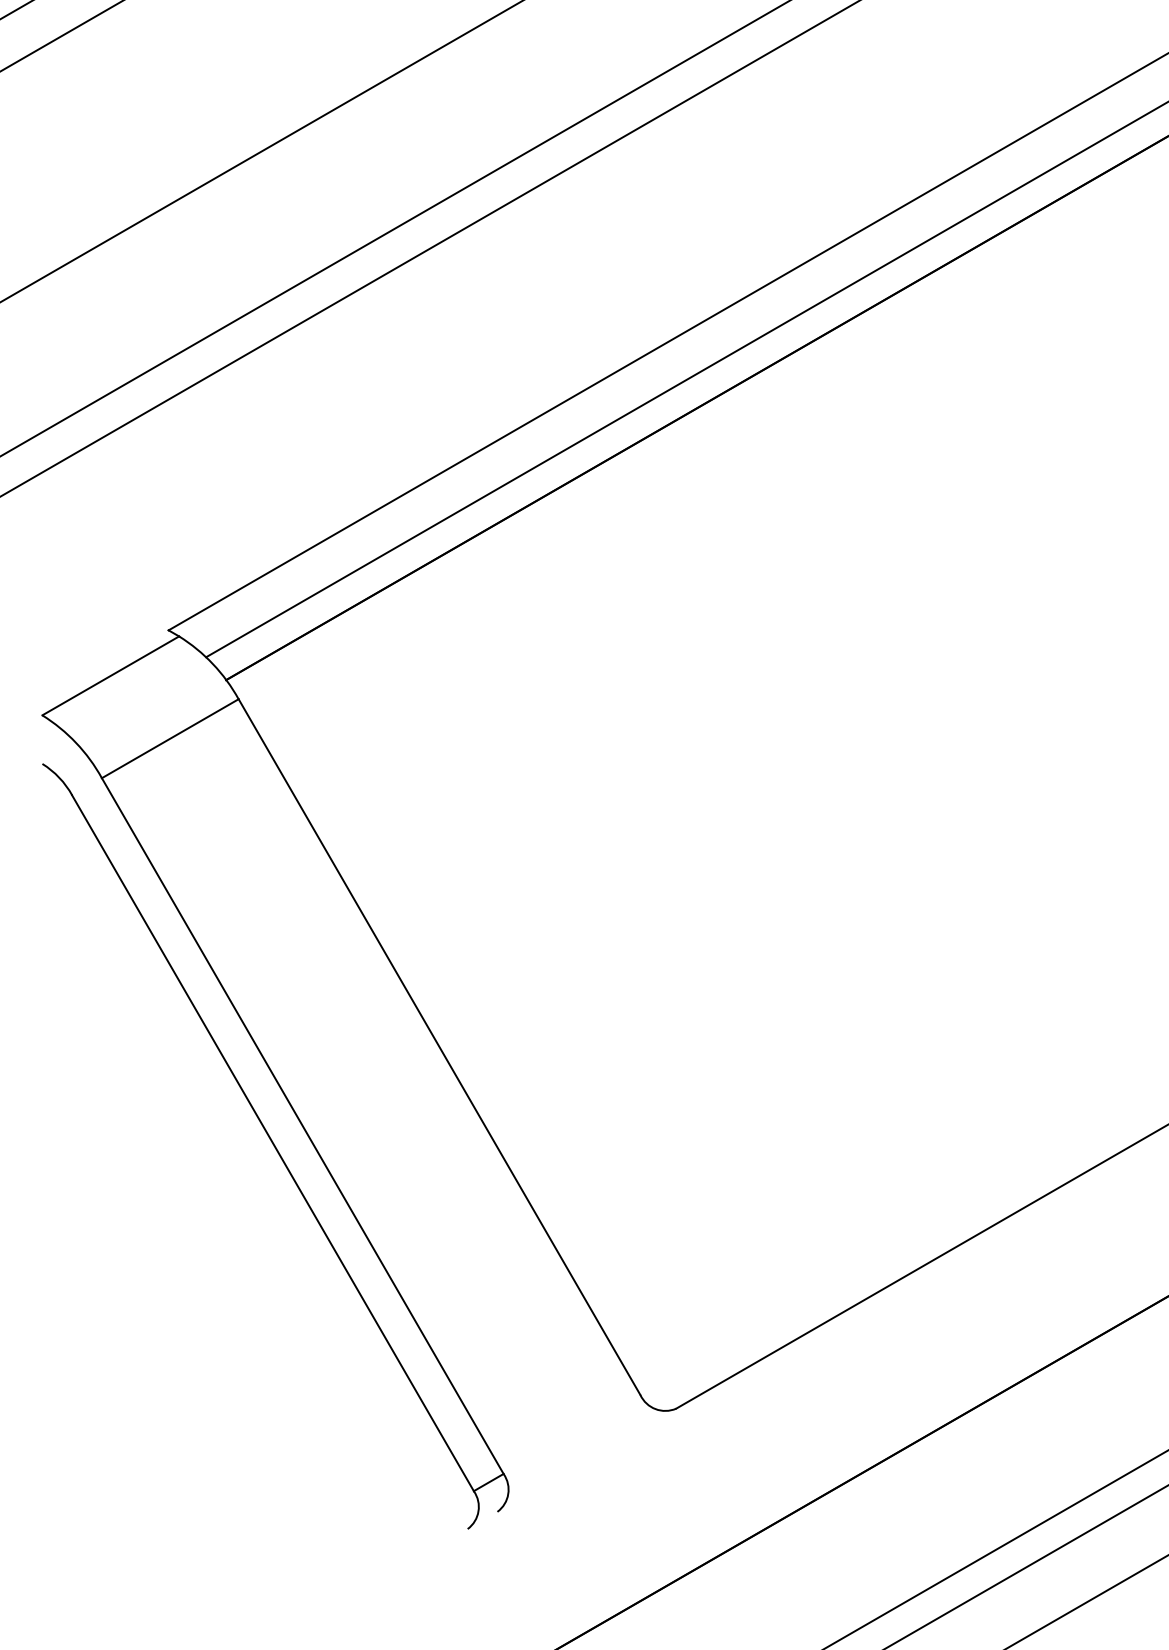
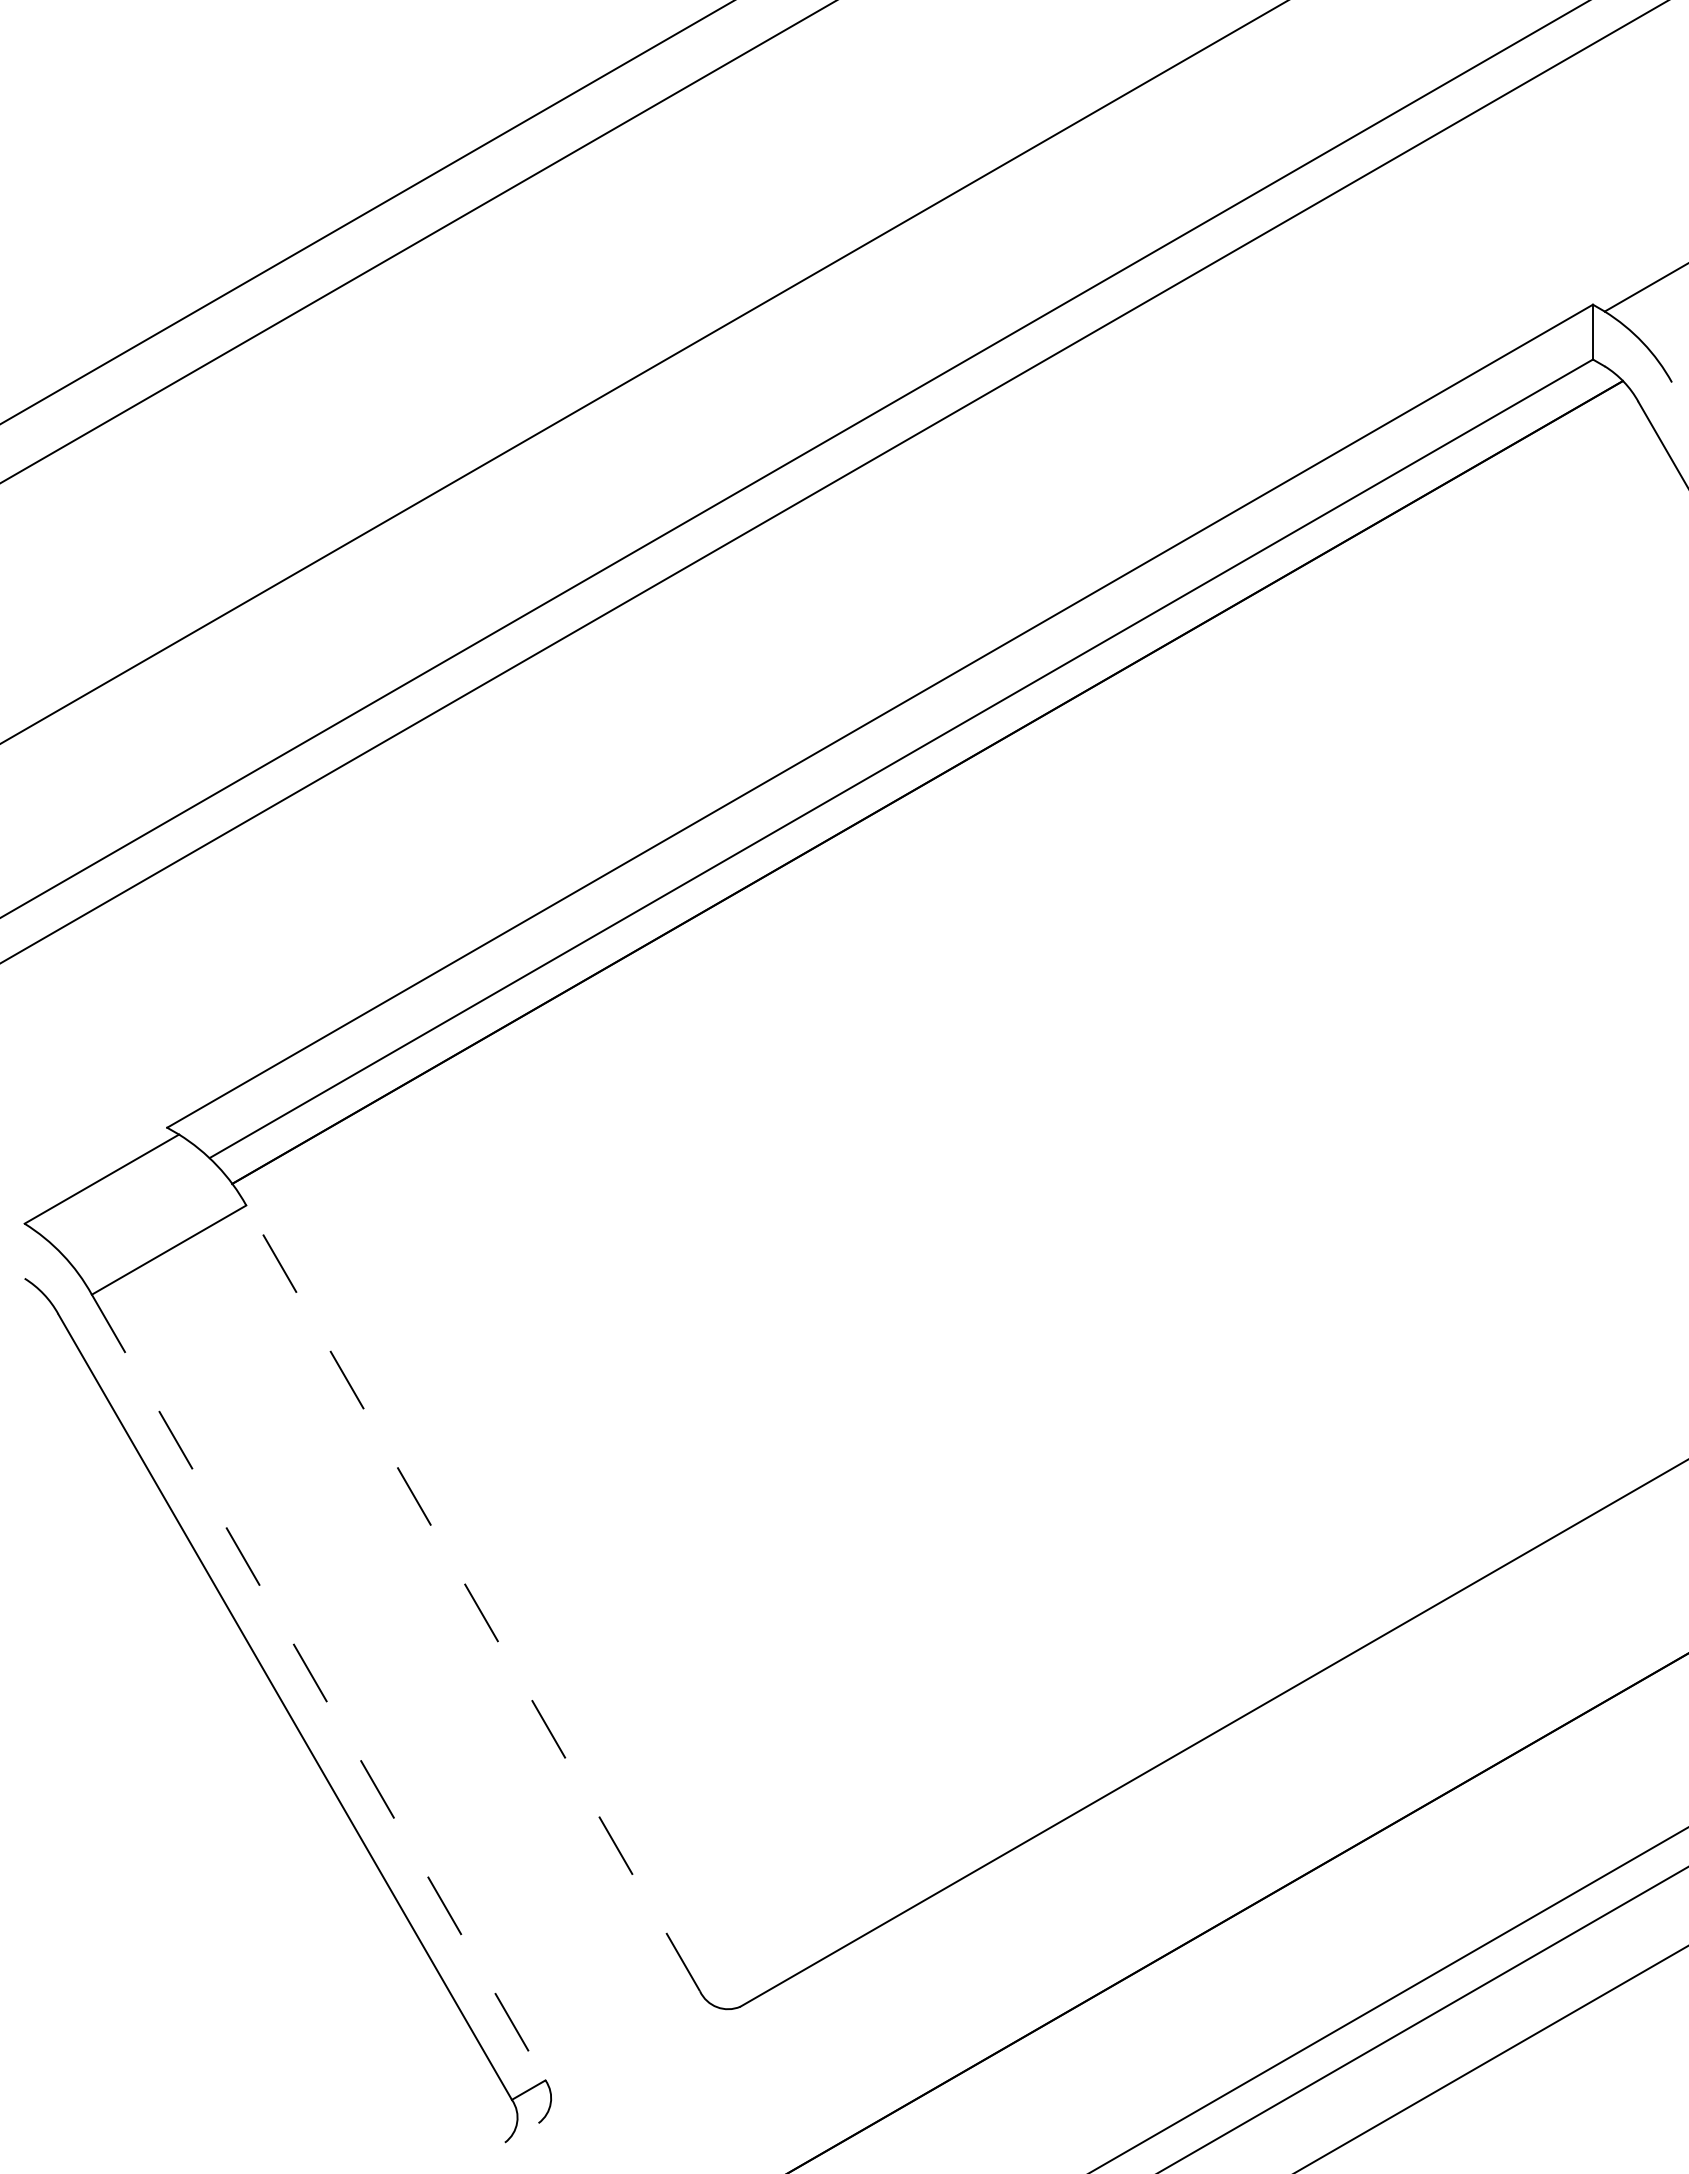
line: (439, 1047) -> (473, 1598), solid -> dashed
line: (302, 1126) -> (318, 1687), solid -> dashed

